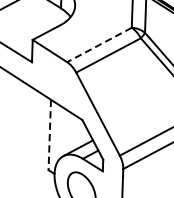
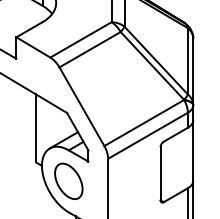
line: (98, 45) -> (80, 40), dashed -> solid
line: (50, 135) -> (36, 128), dashed -> solid

